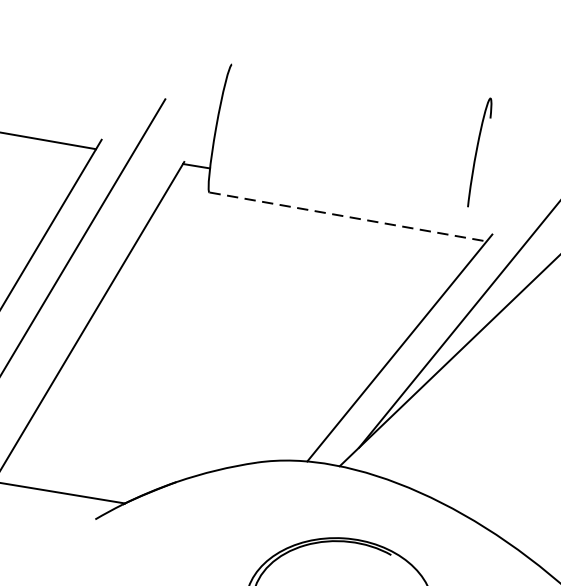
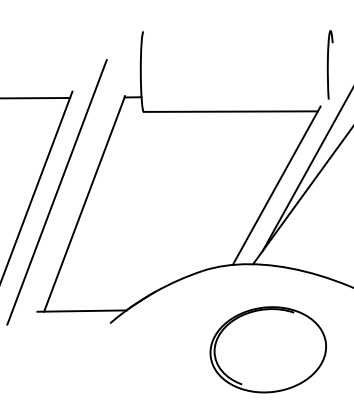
curve: (477, 151) -> (328, 64), moved
line: (349, 216) -> (231, 111), dashed -> solid

